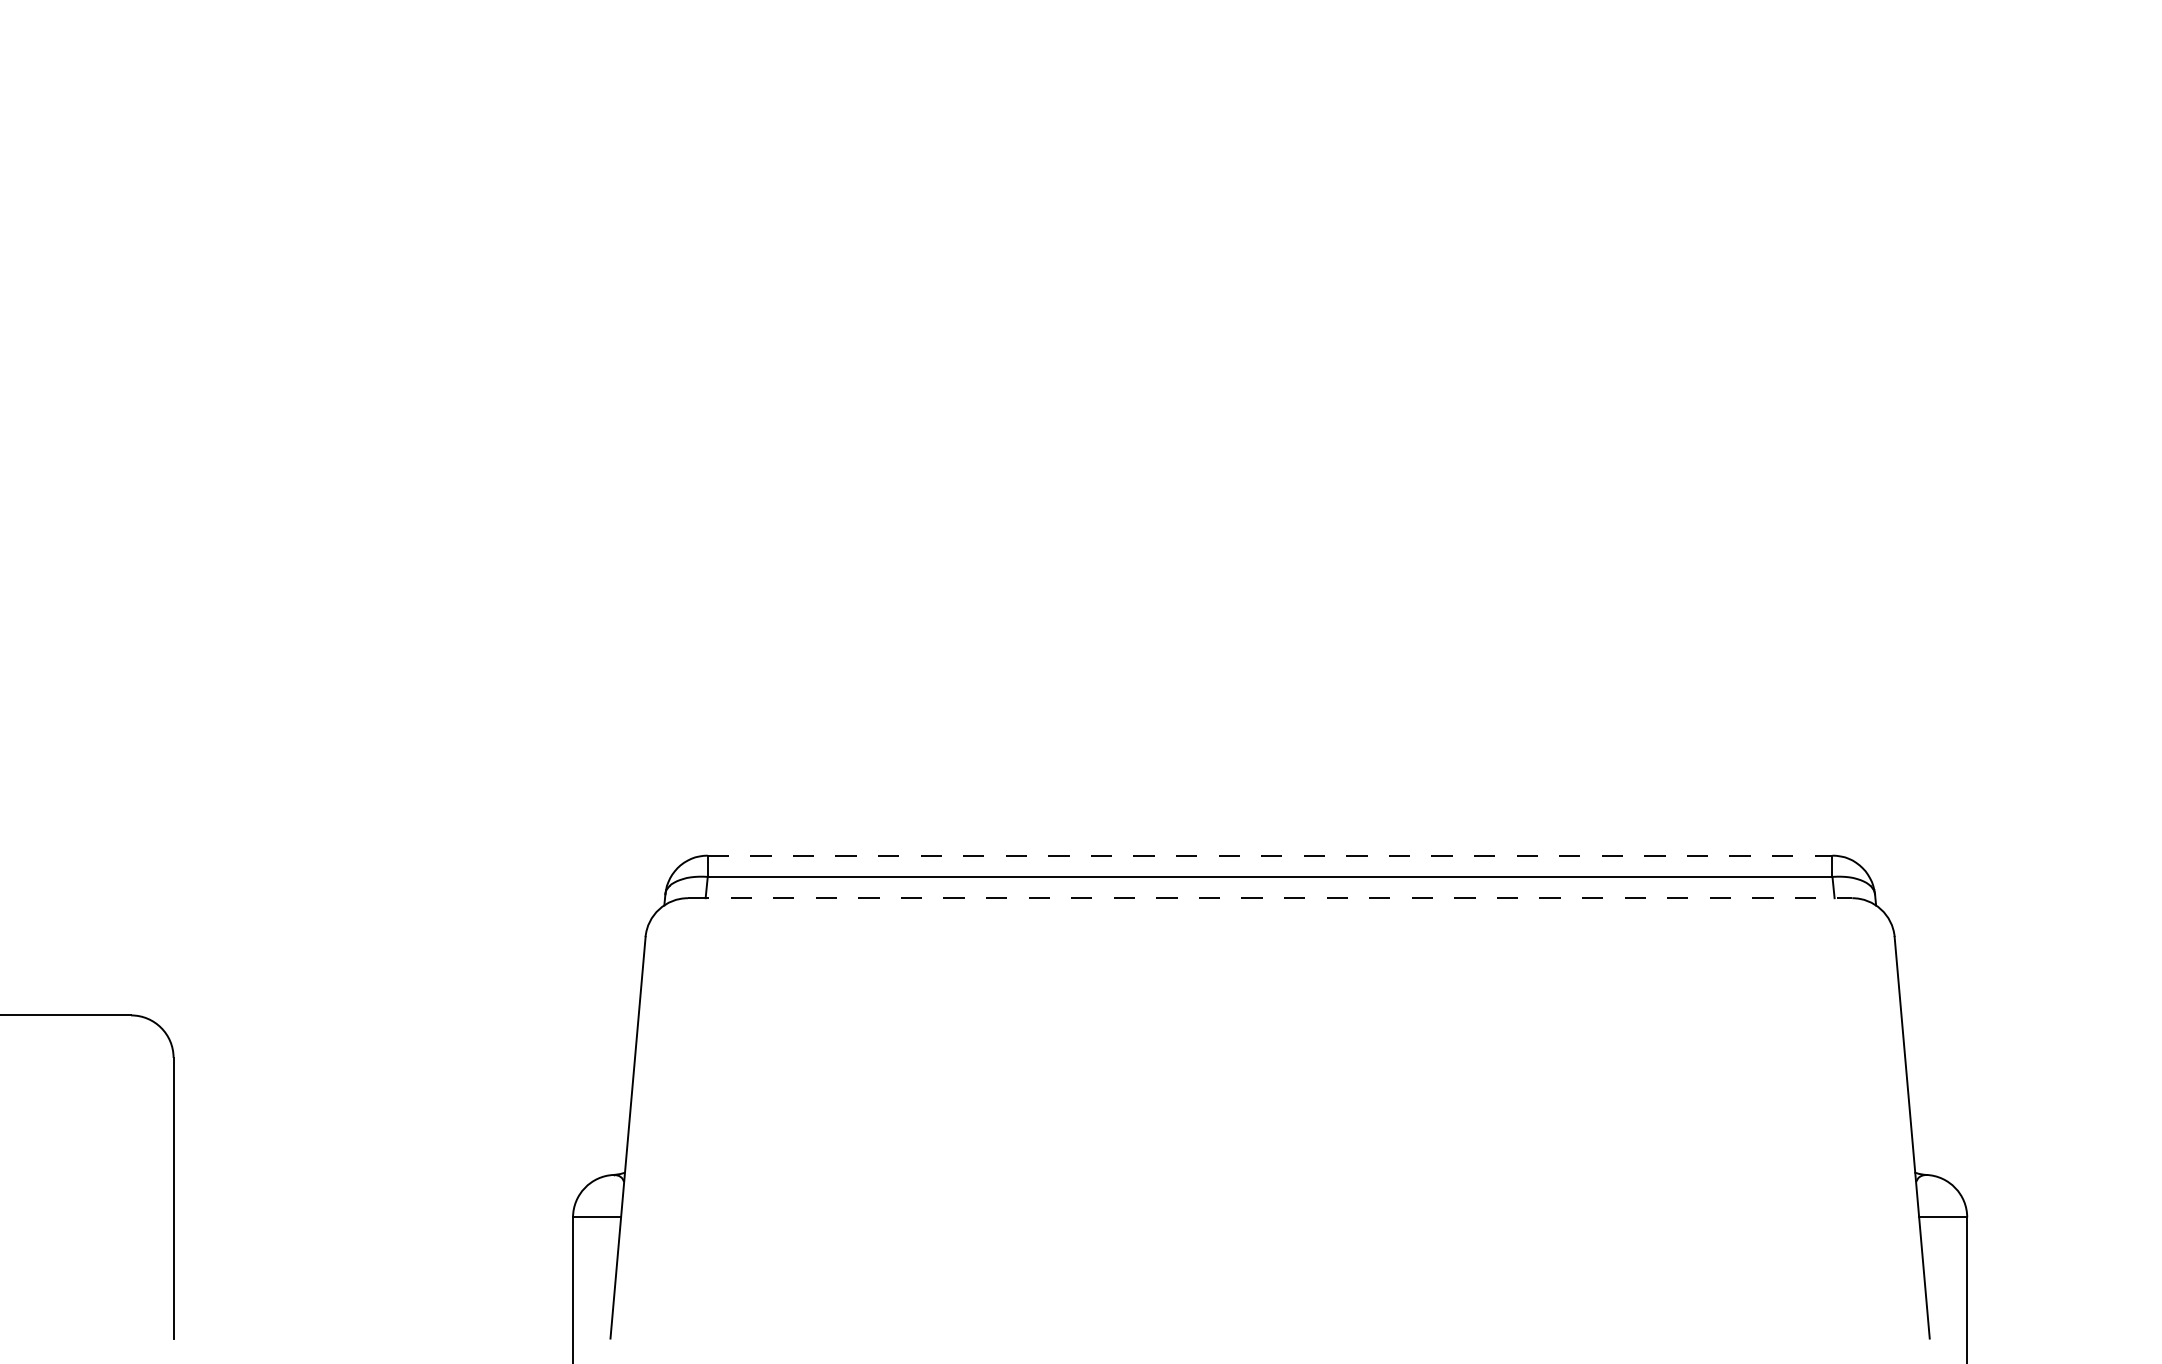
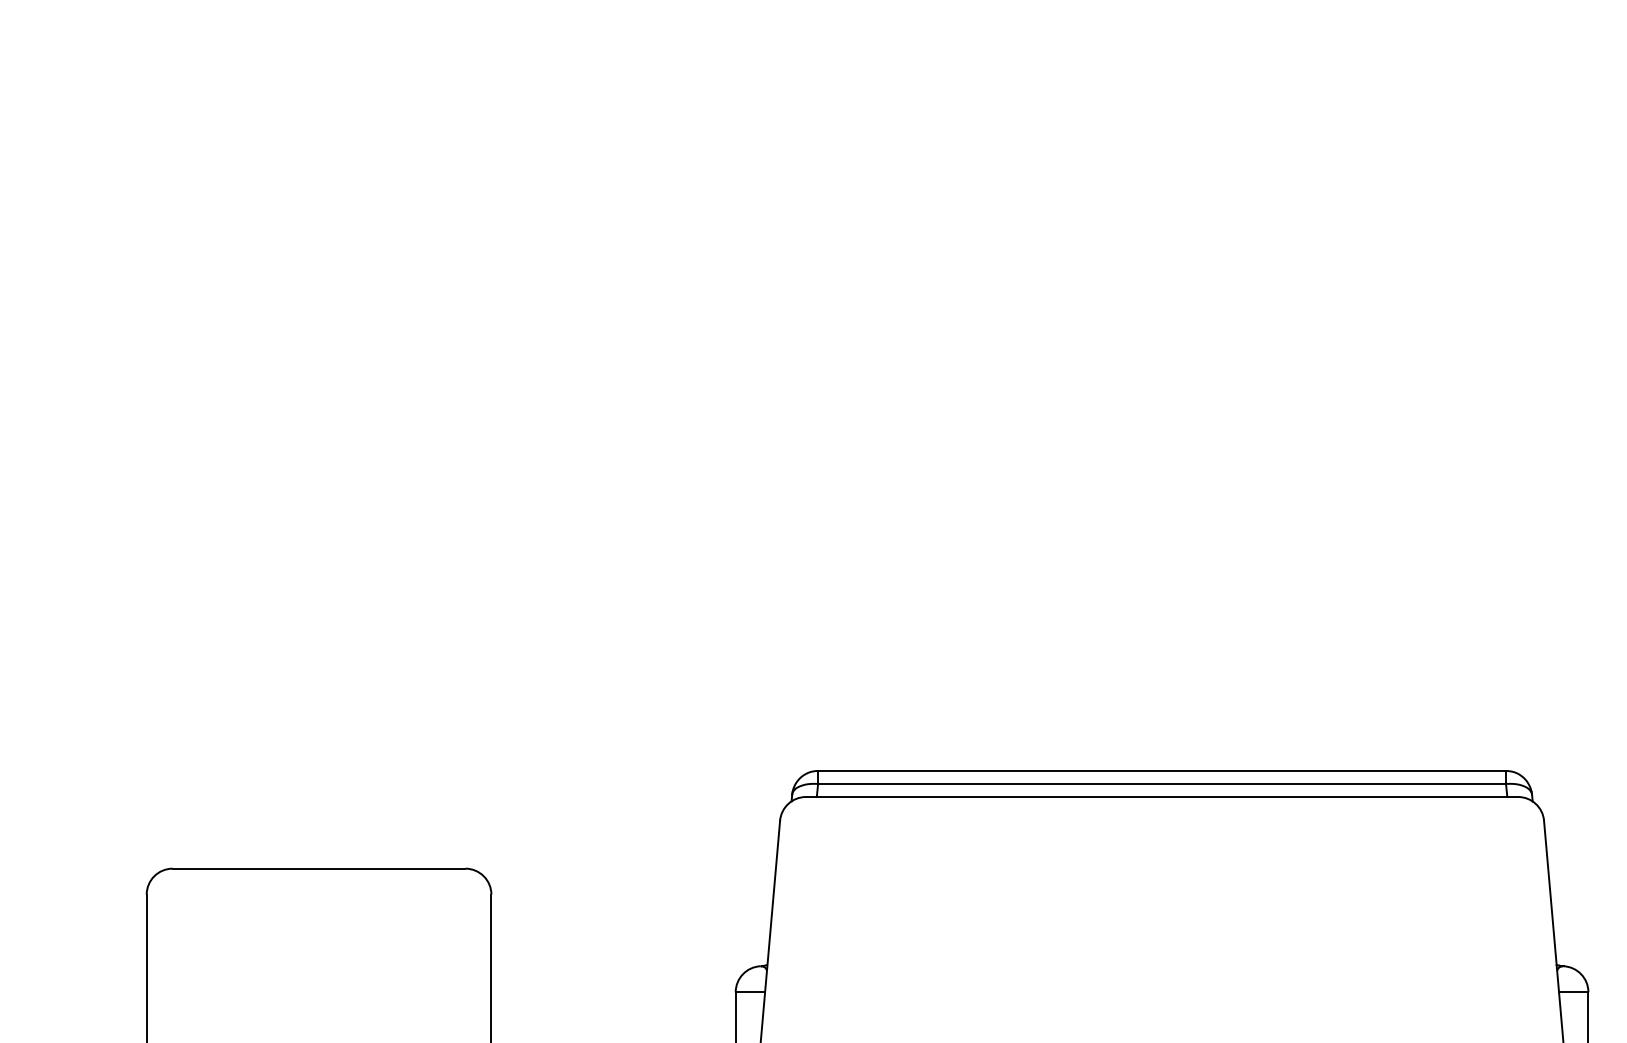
line: (1270, 854) -> (1162, 770), dashed -> solid
line: (1270, 897) -> (1162, 796), dashed -> solid

